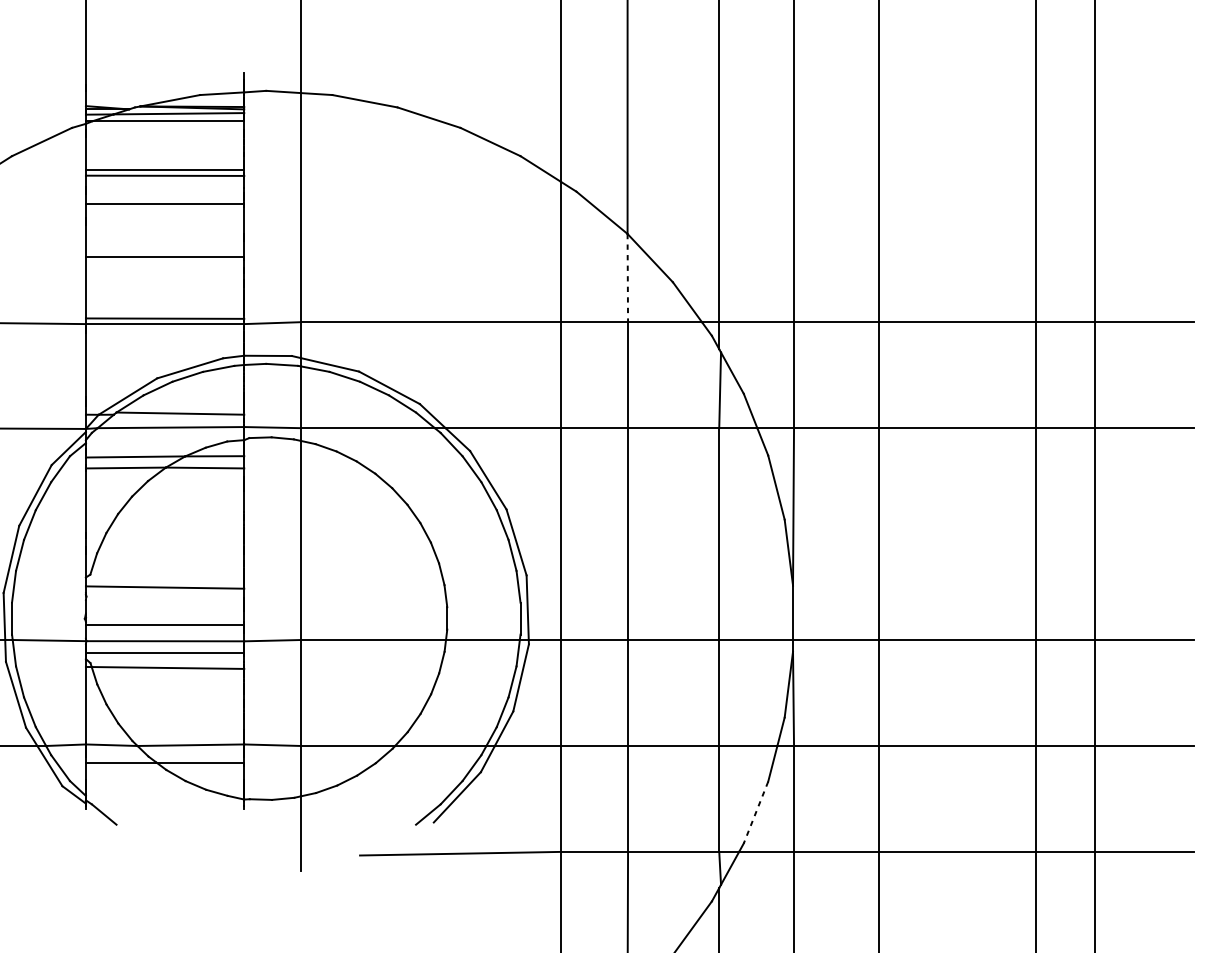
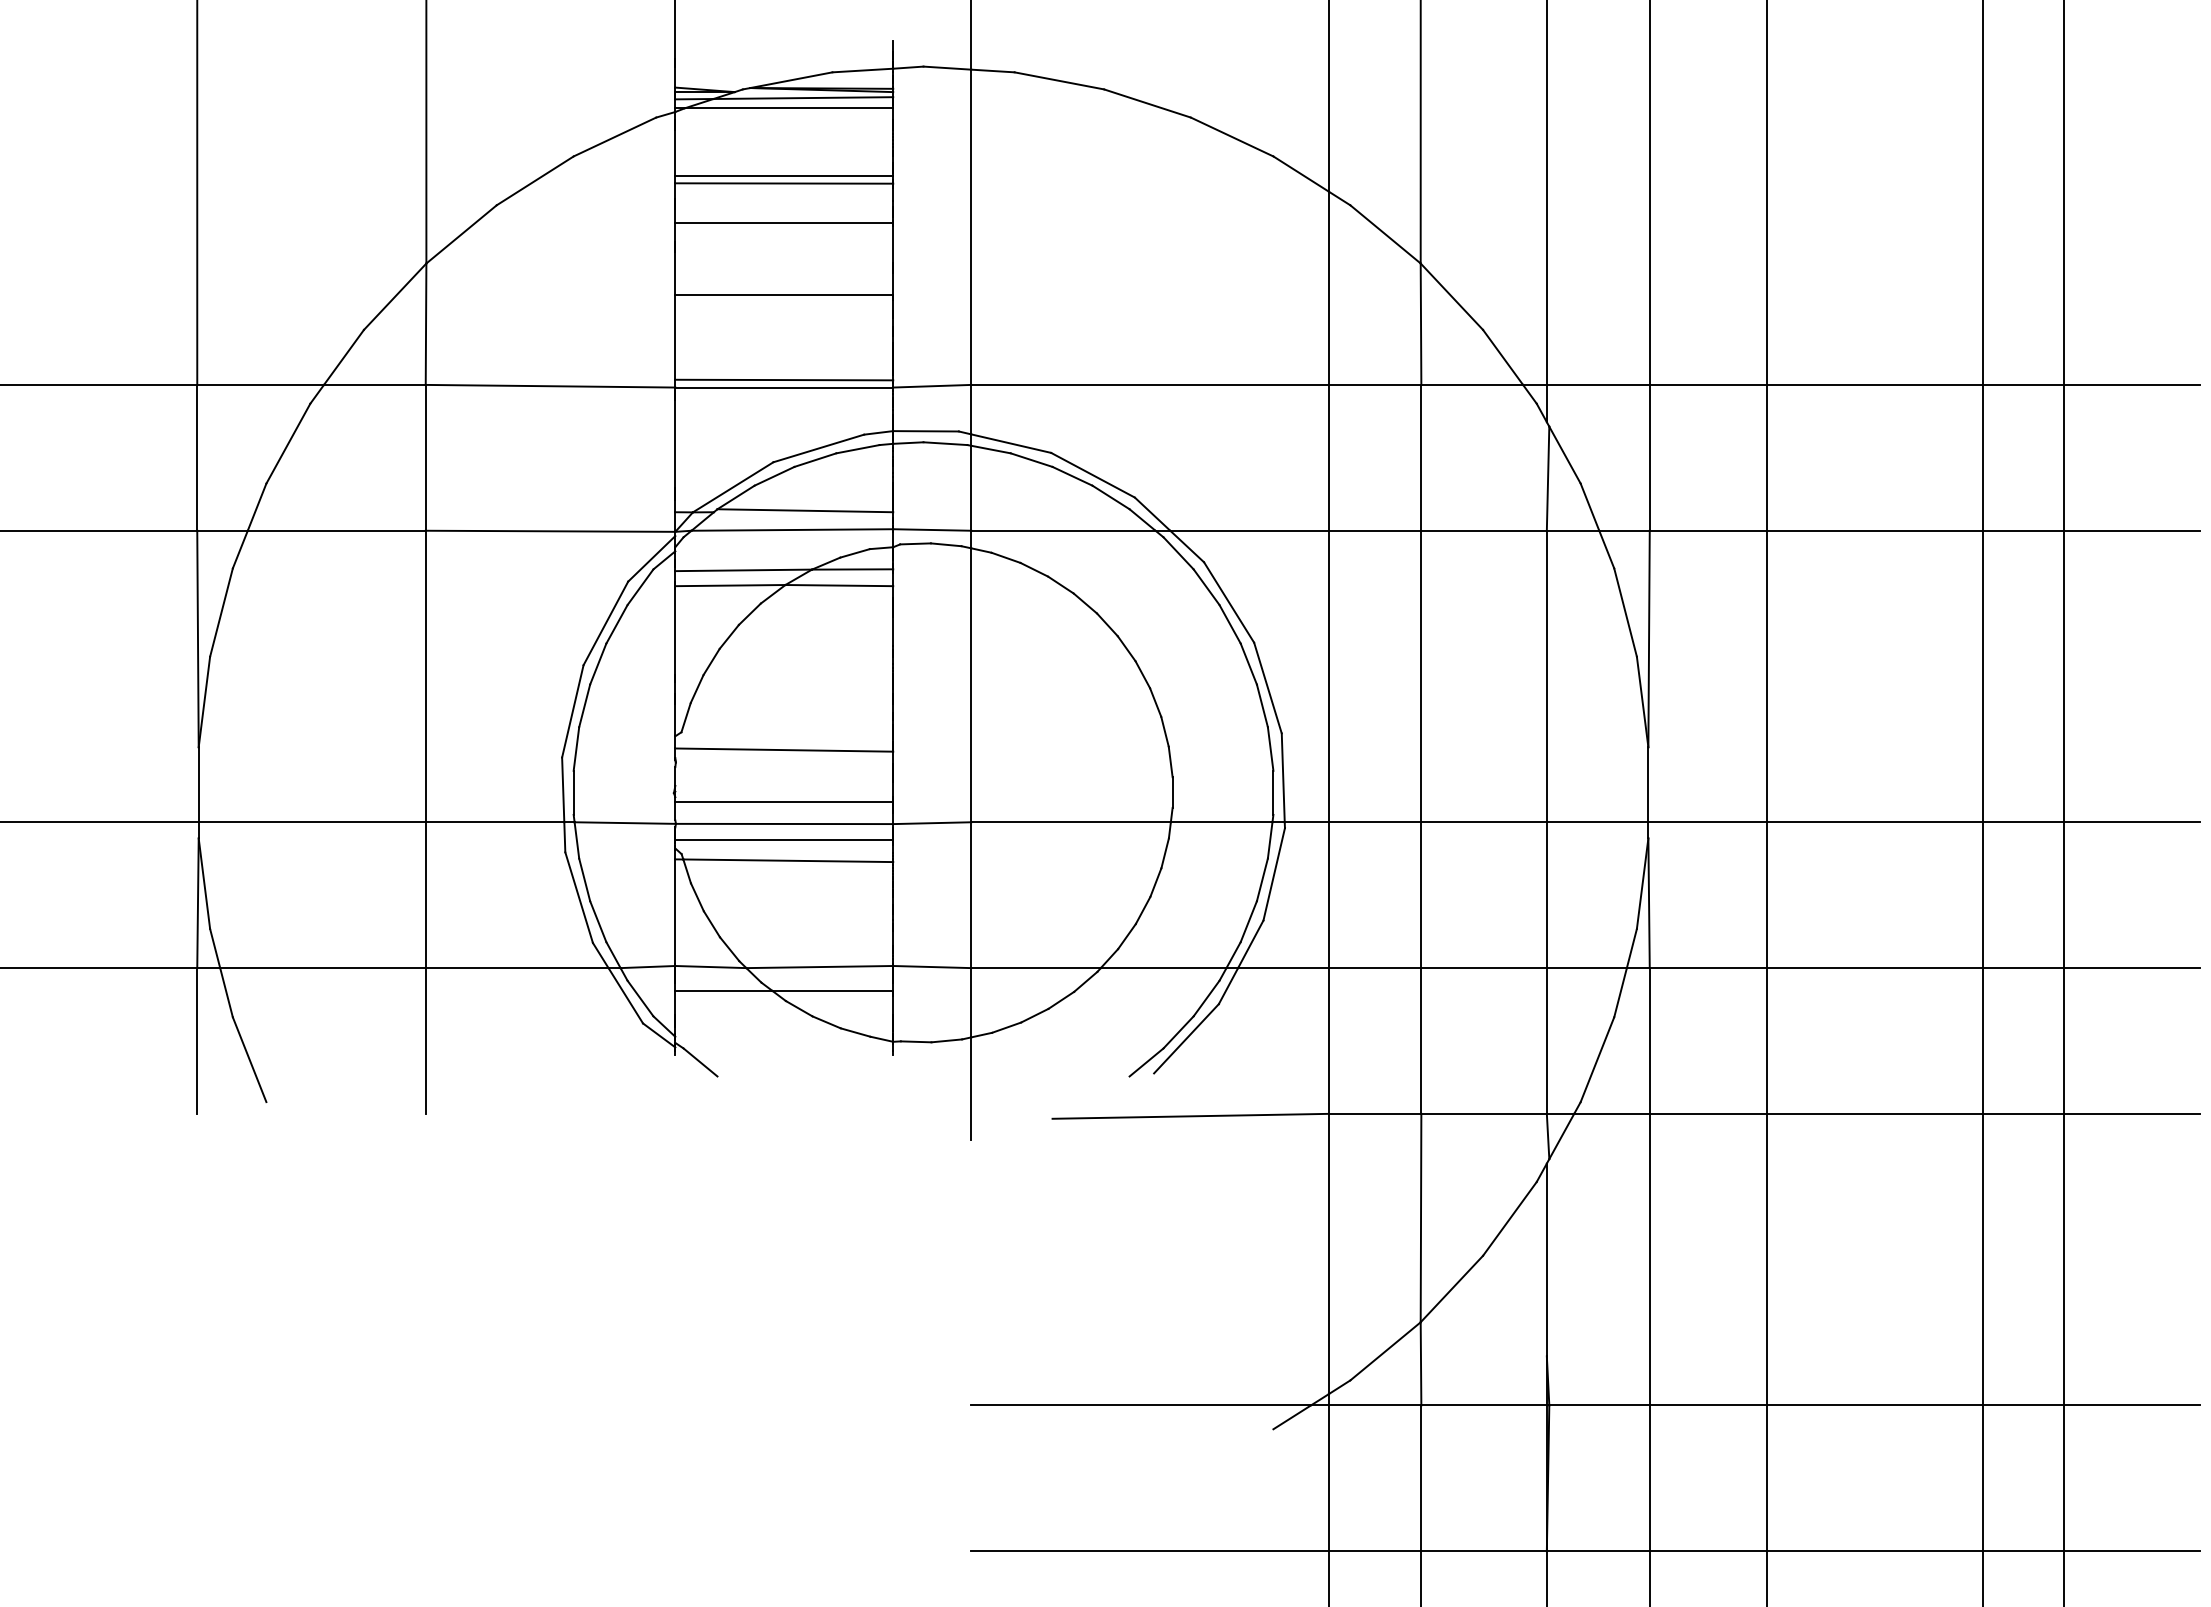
line: (628, 278) -> (1421, 324), dashed -> solid
line: (756, 812) -> (1597, 1059), dashed -> solid

